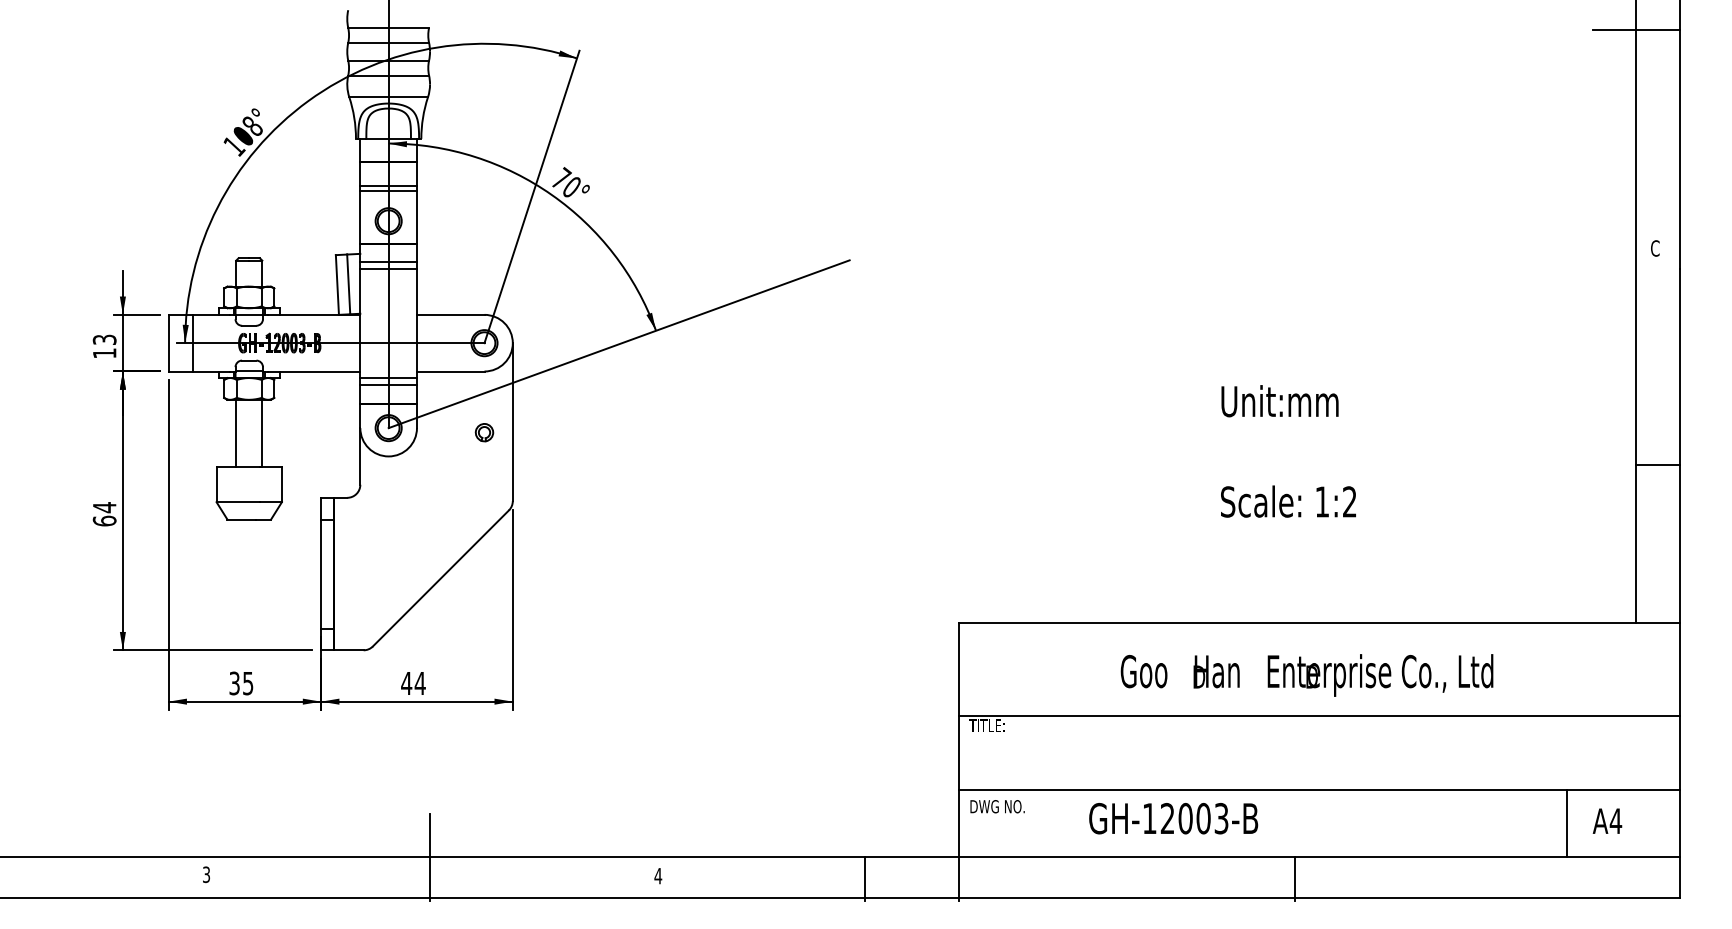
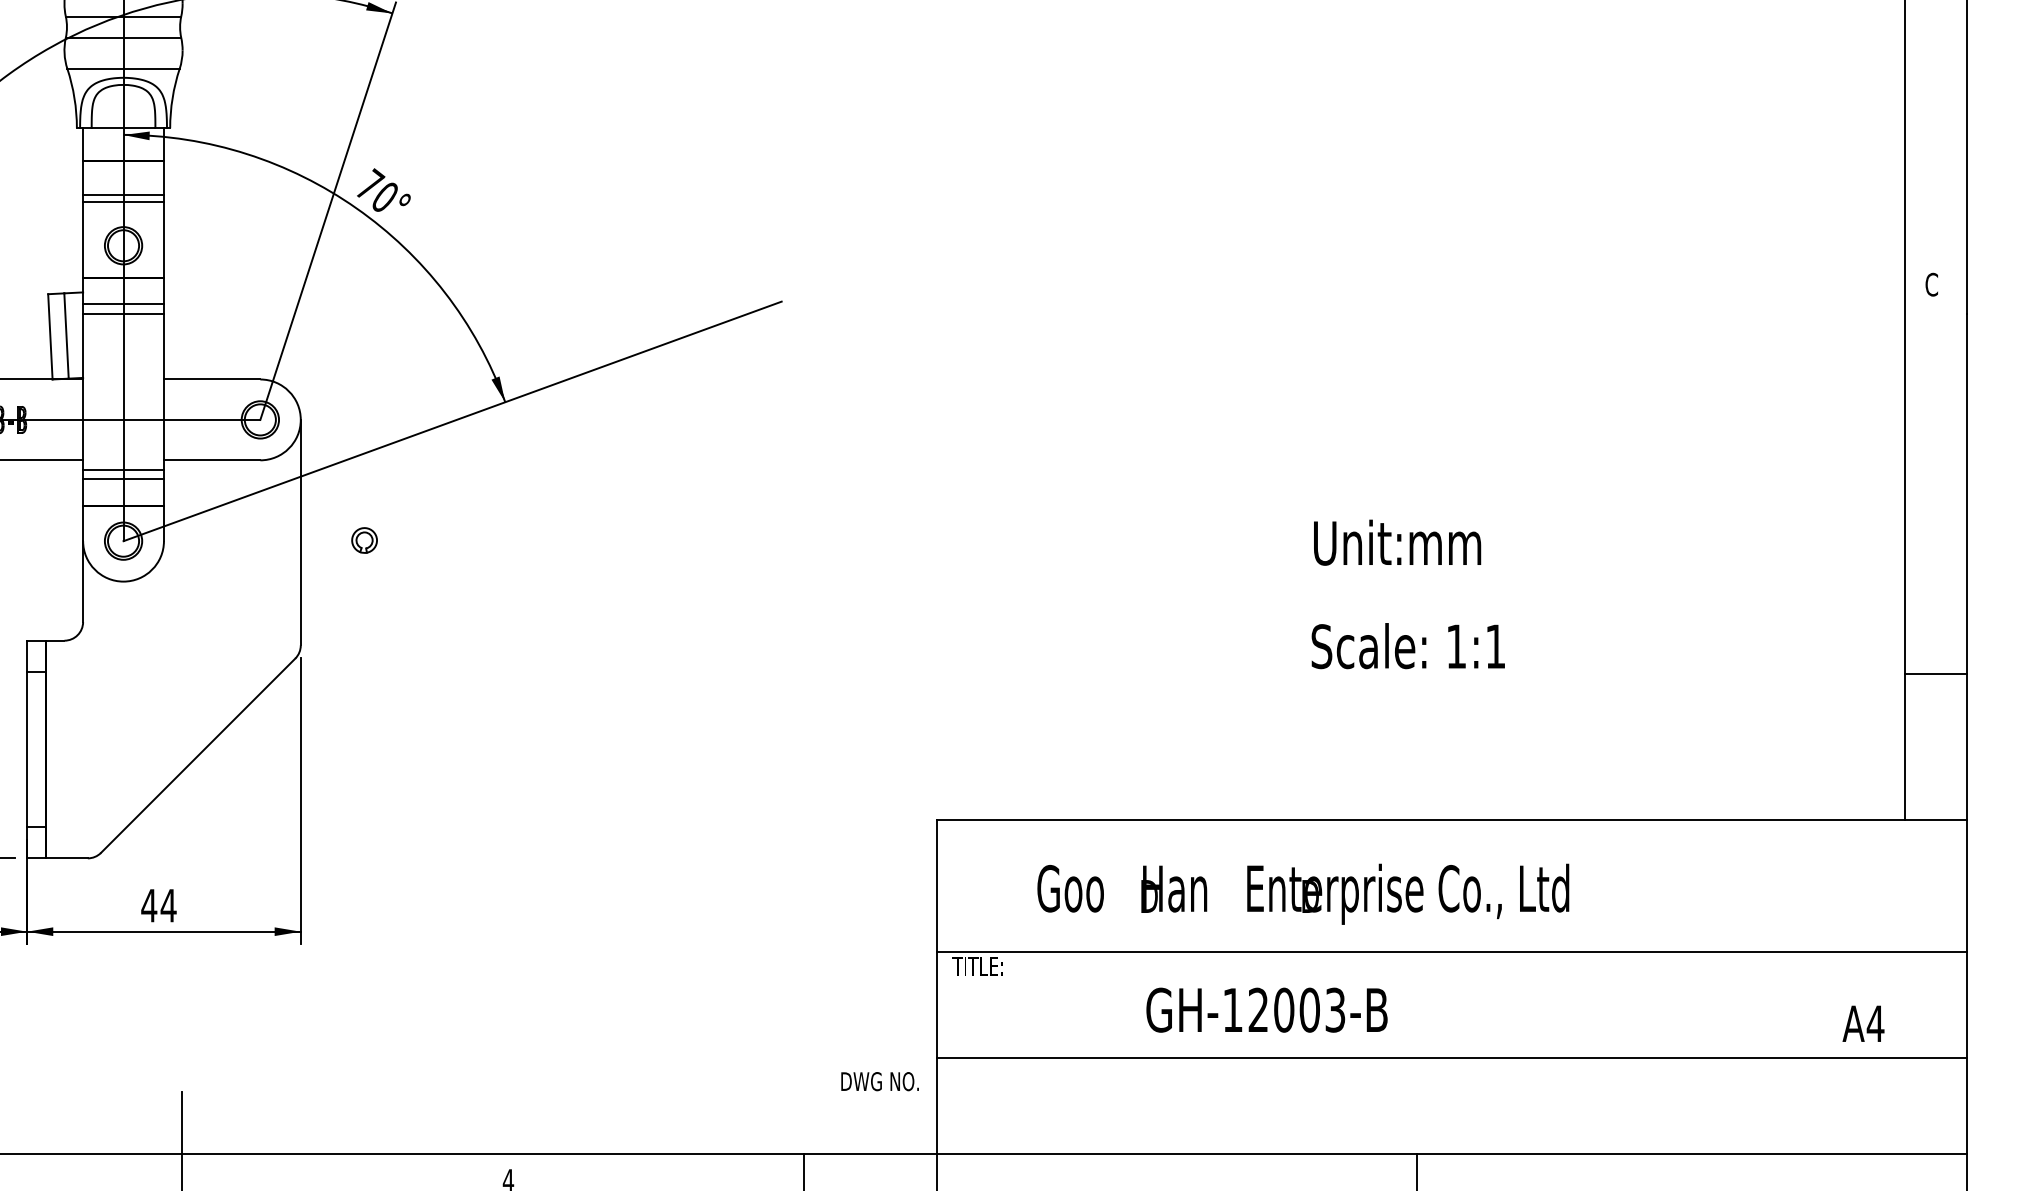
text: (1279, 401) -> (1396, 543), moved
part: (484, 432) -> (364, 540), moved
line: (1658, 465) -> (1936, 674), moved
text: (1349, 501) -> (1495, 645), 1:2 -> 1:1
text: (1306, 675) -> (1302, 894), moved
text: (997, 806) -> (879, 1081), moved
text: (1173, 818) -> (1266, 1009), moved
text: (1607, 820) -> (1863, 1022), moved
line: (1566, 823) -> (1805, 1105), removed

